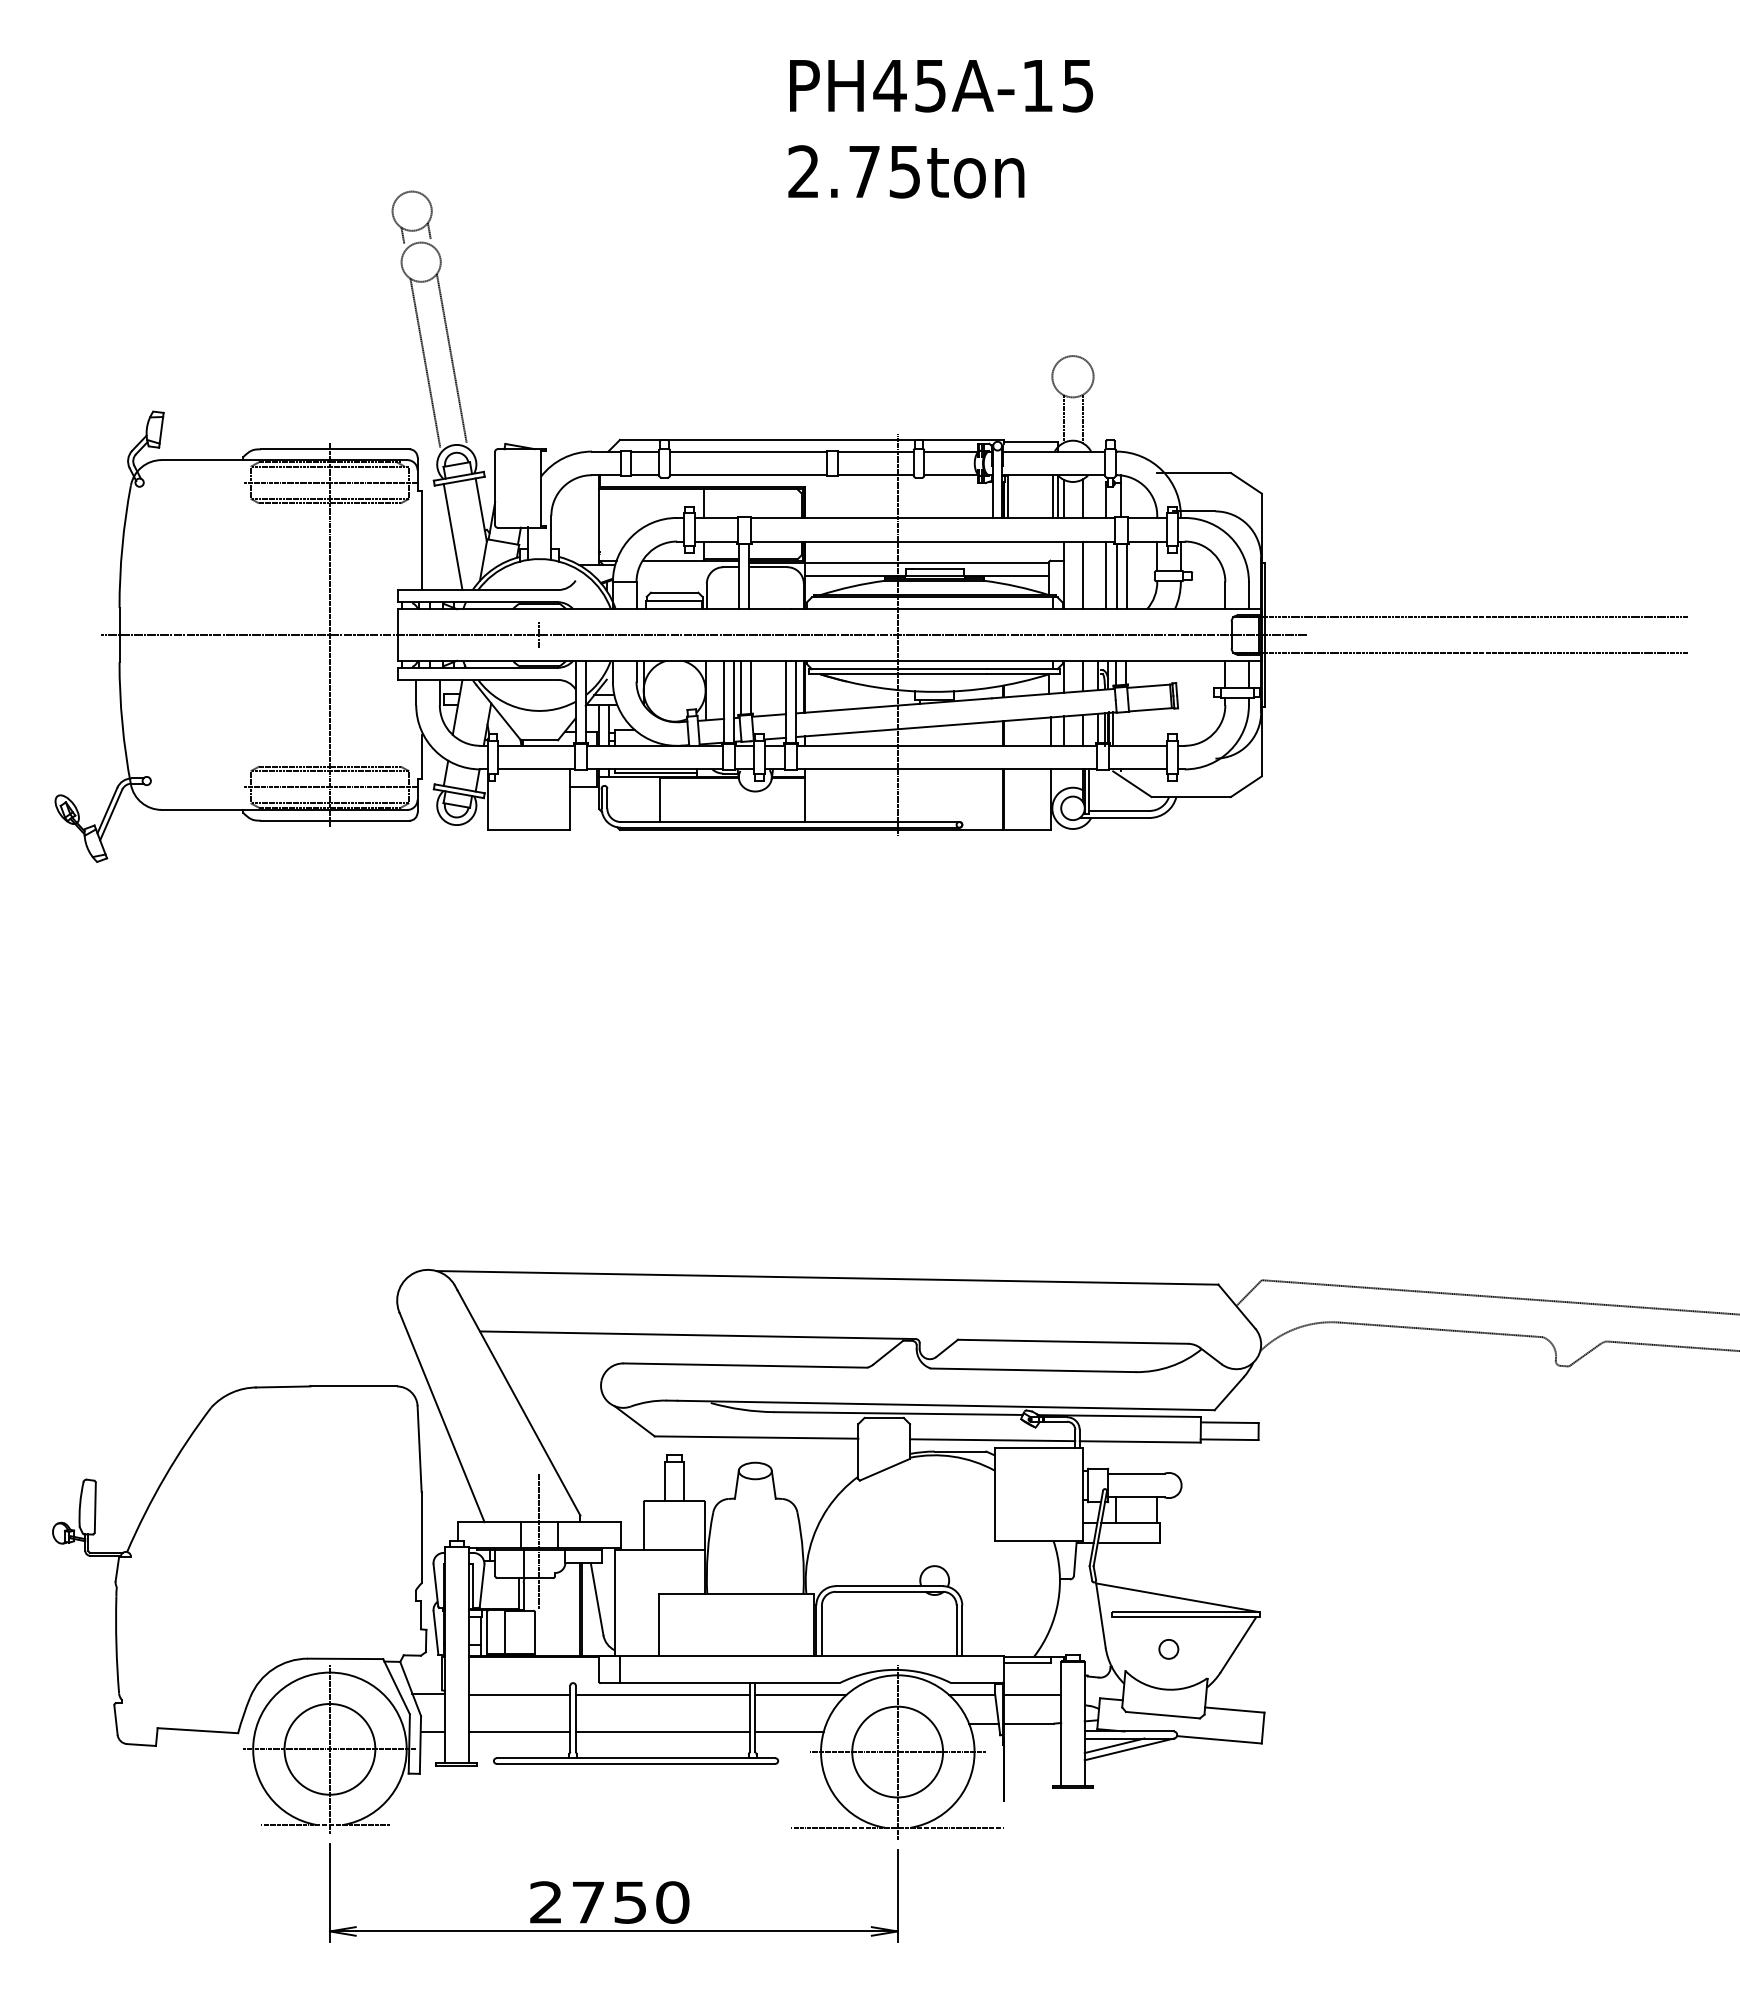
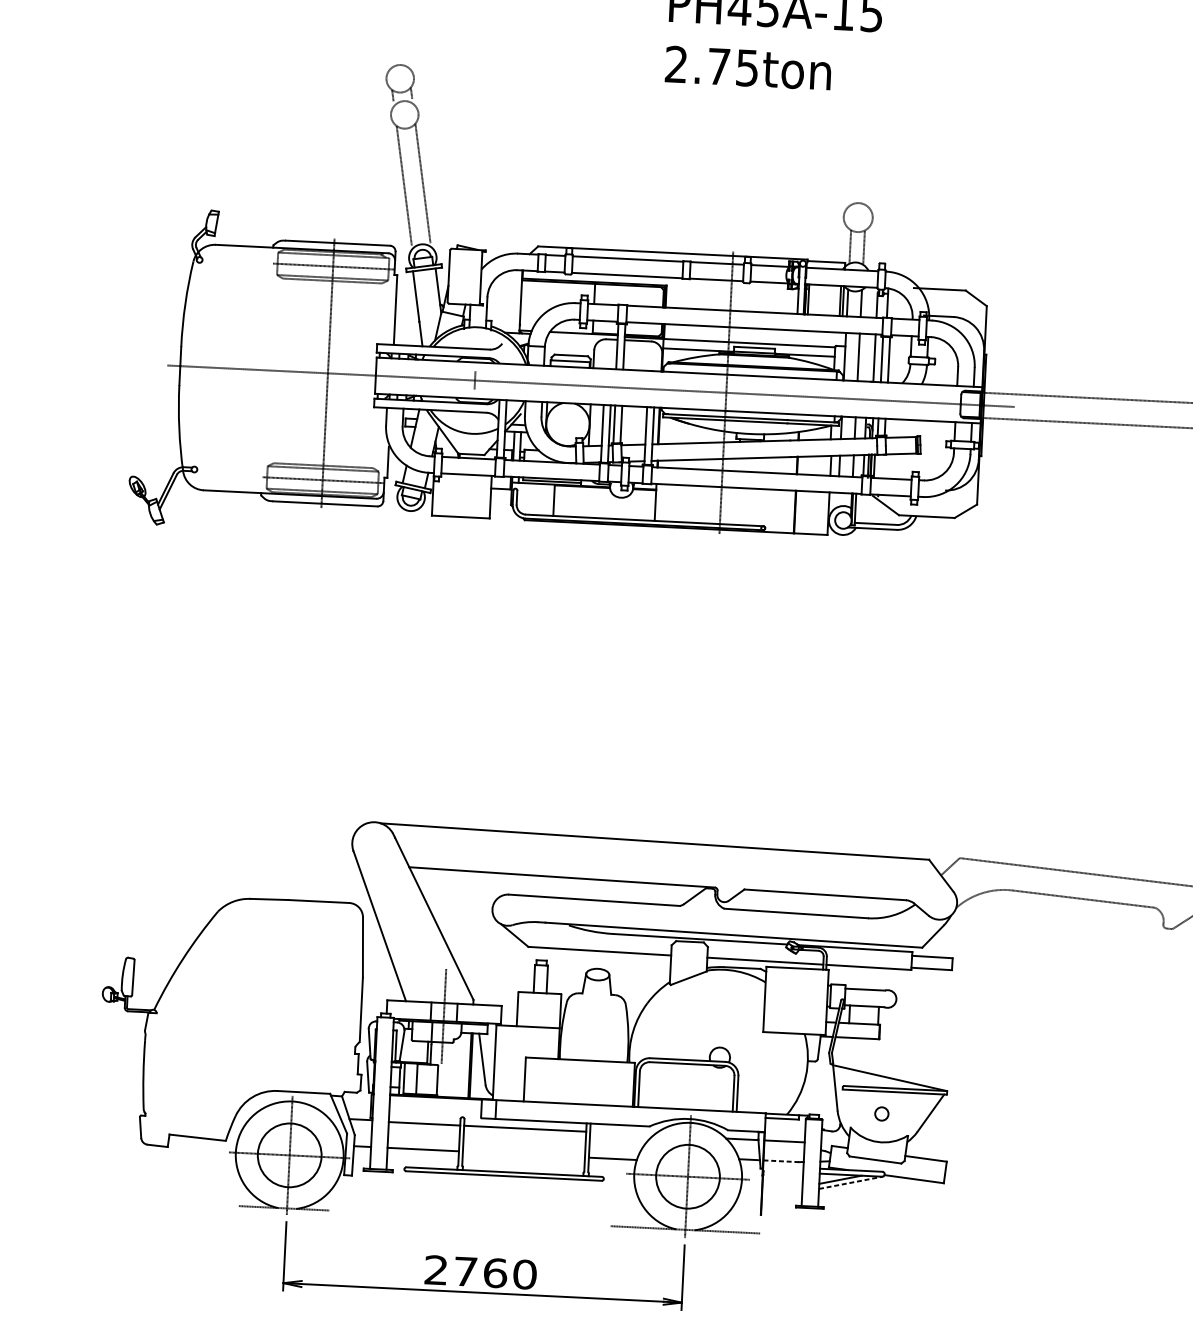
line: (800, 1695) -> (621, 1133), removed
line: (1029, 1723) -> (781, 1161), solid -> dashed
line: (662, 1731) -> (523, 1154), removed
line: (1130, 1749) -> (851, 1182), solid -> dashed
text: (630, 1902) -> (495, 1273), 2750 -> 2760

